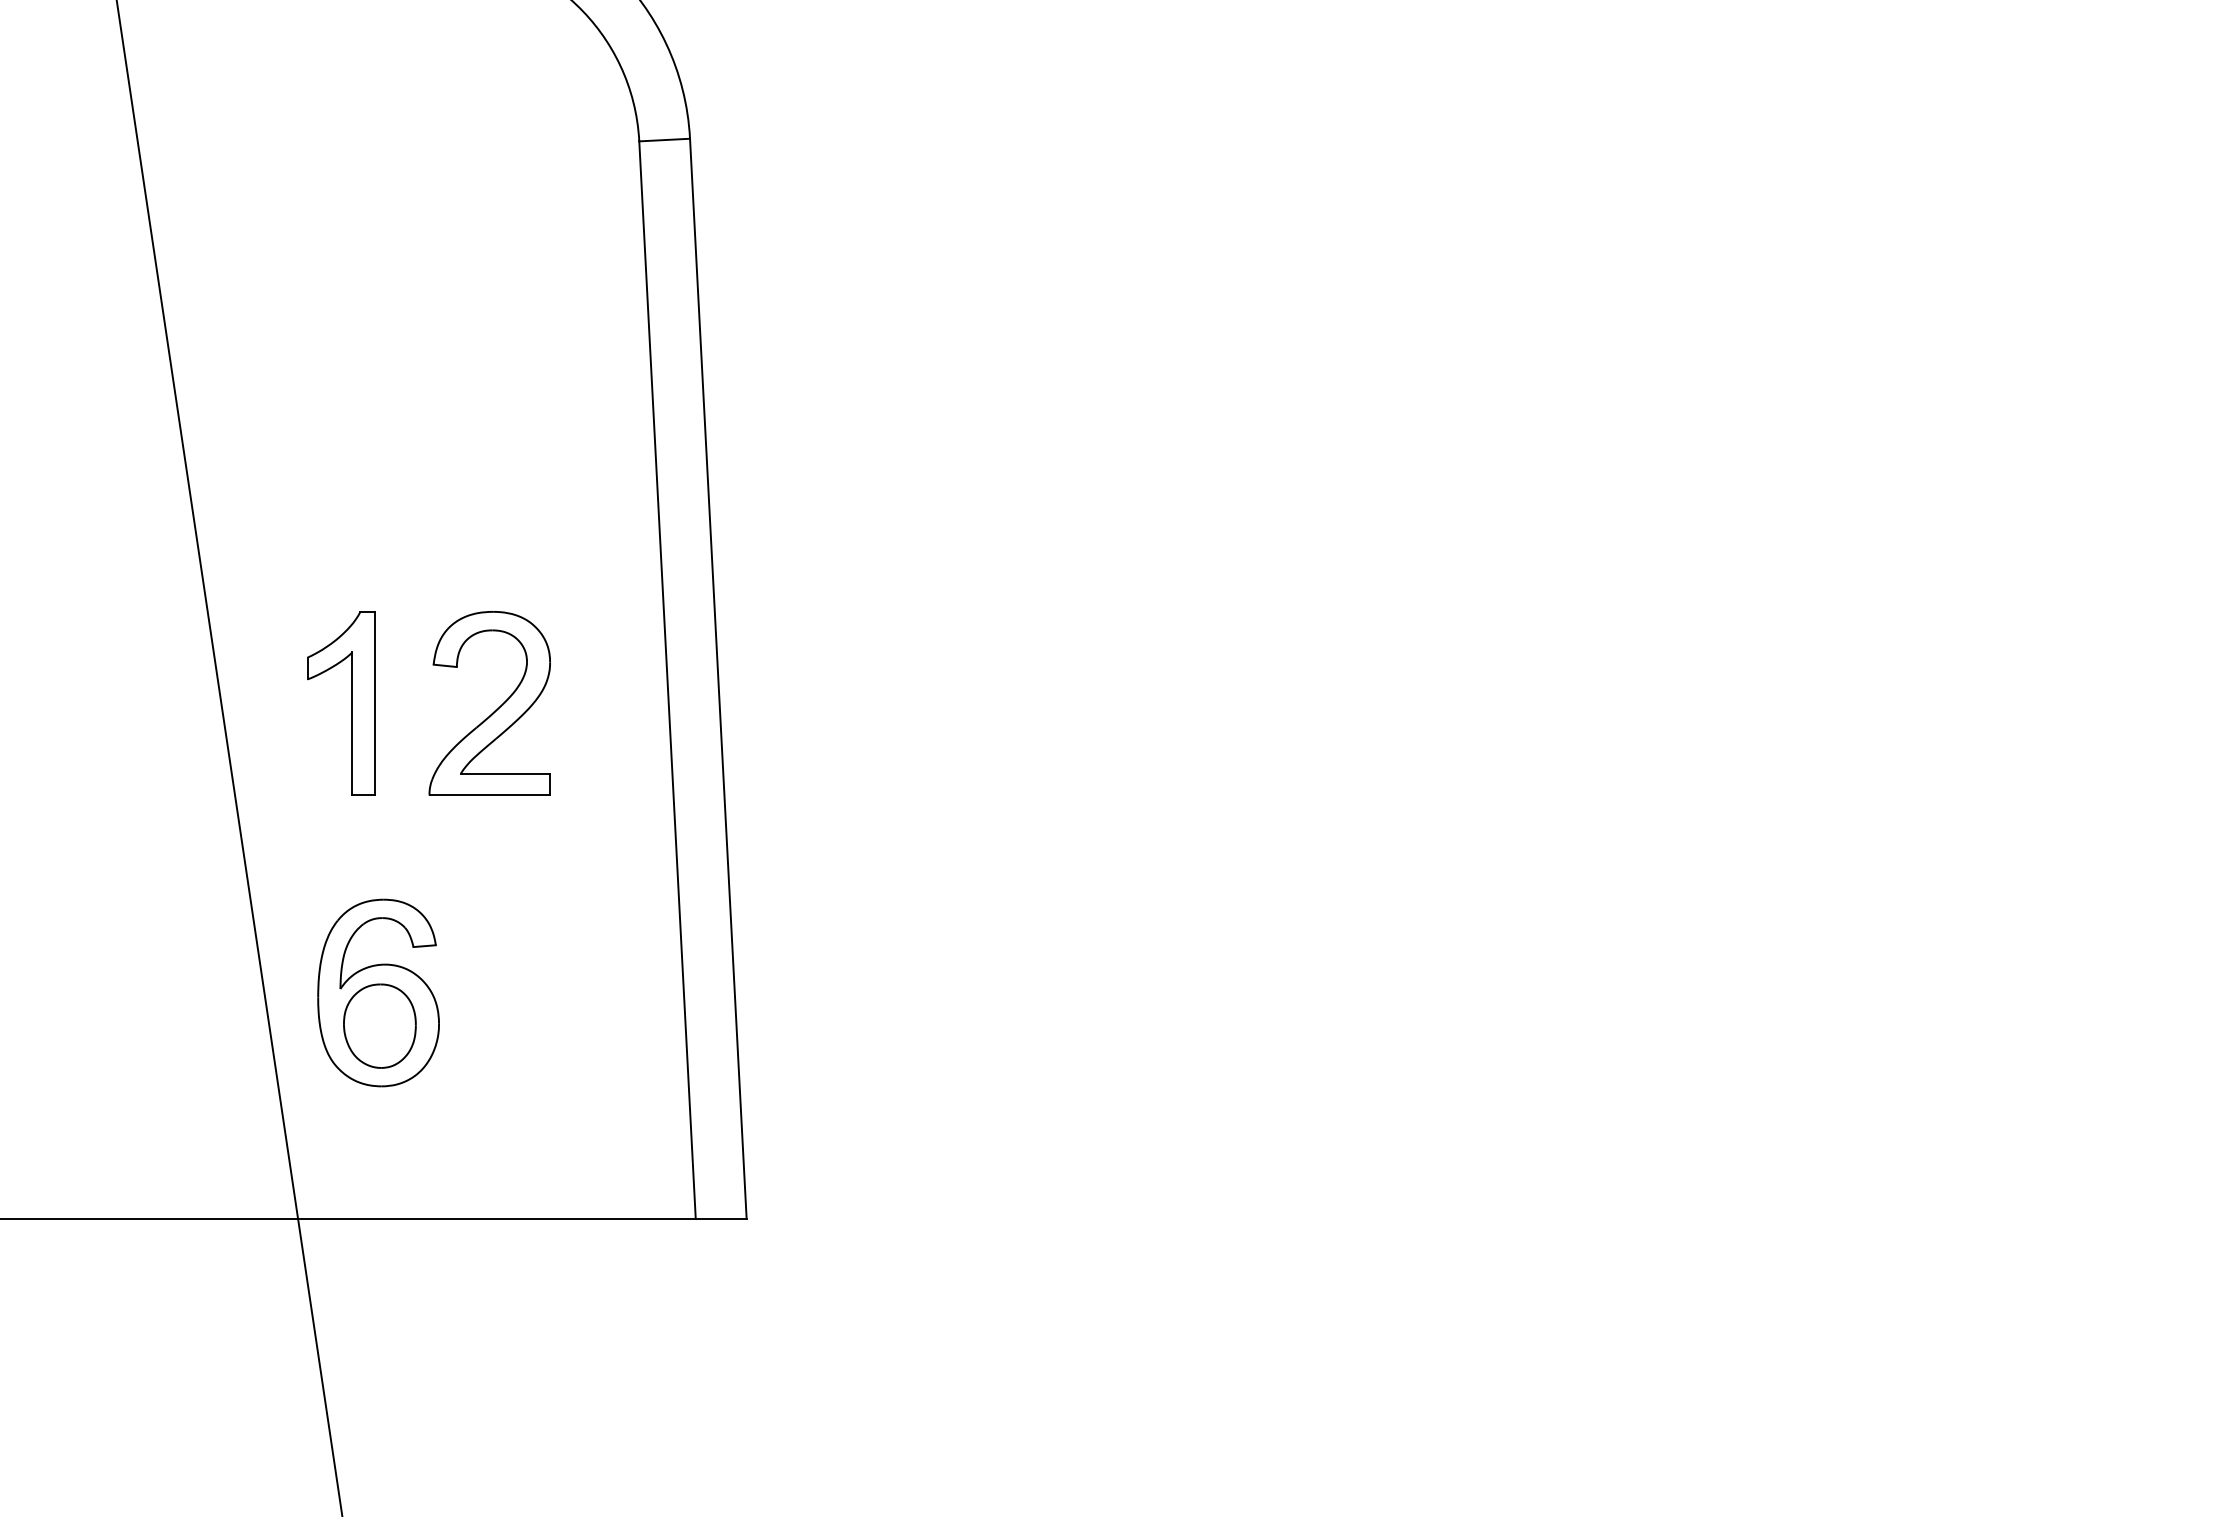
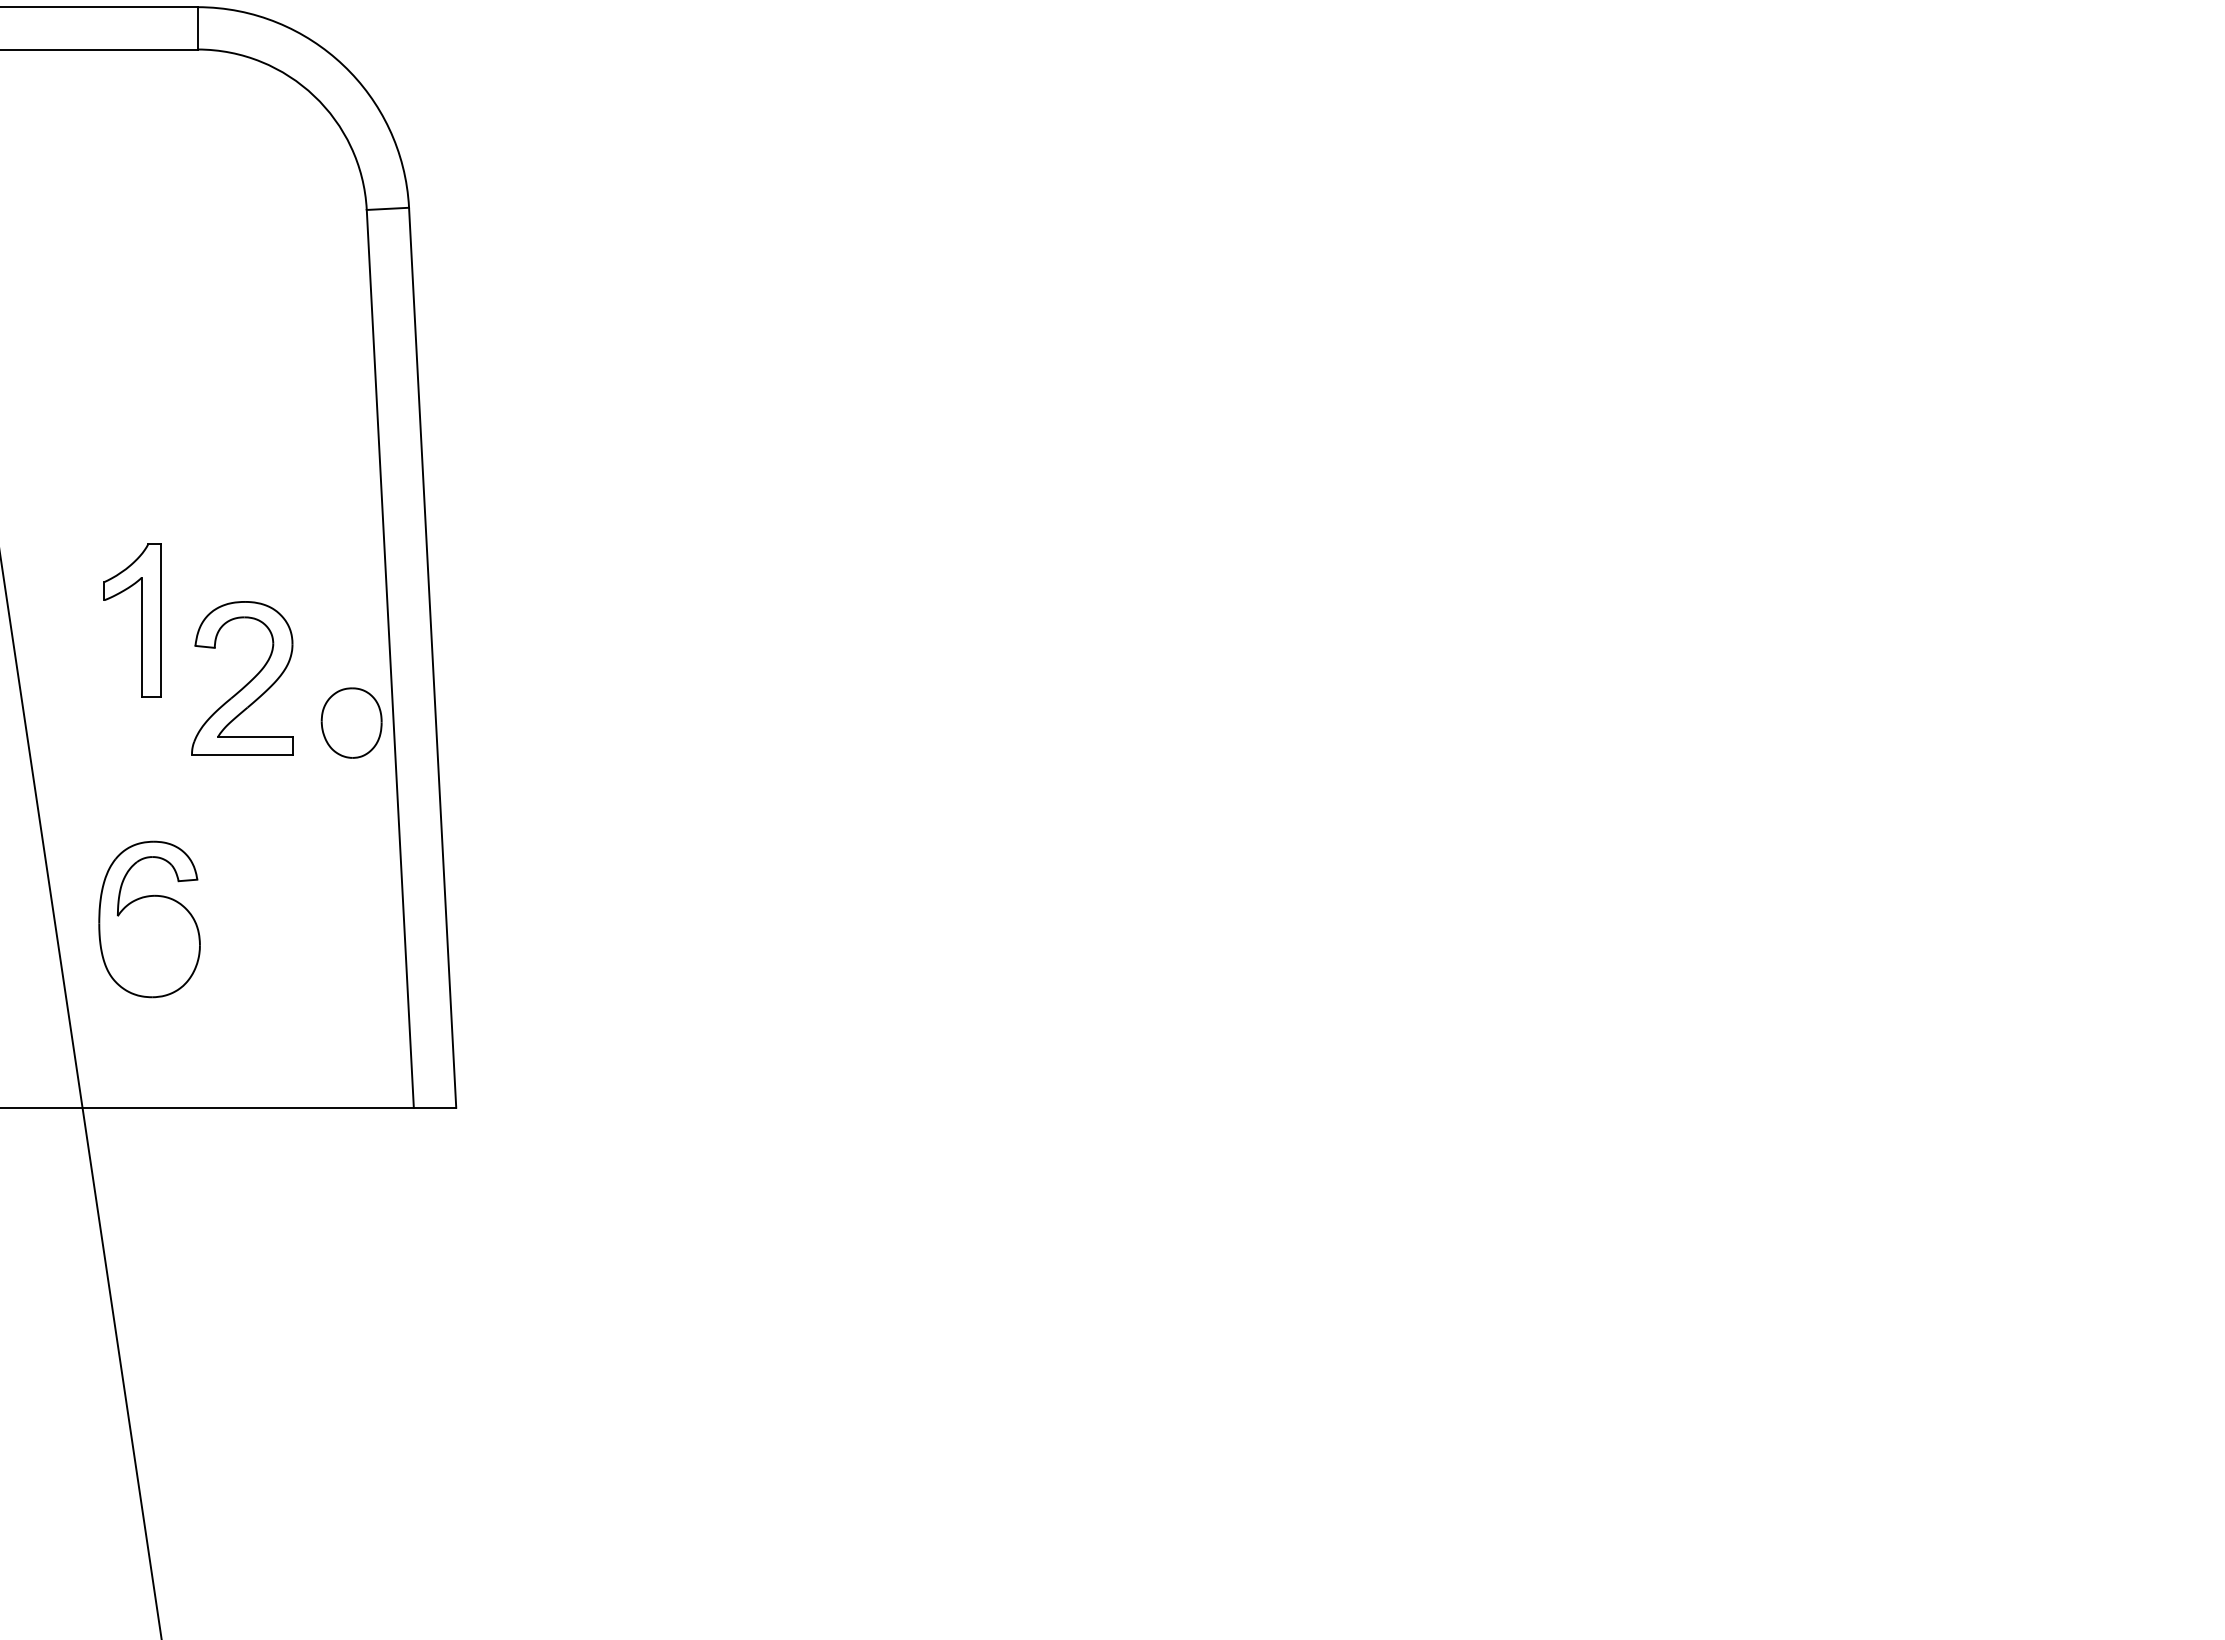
part: (352, 703) -> (141, 620), moved
part: (379, 1025) -> (351, 722), moved

